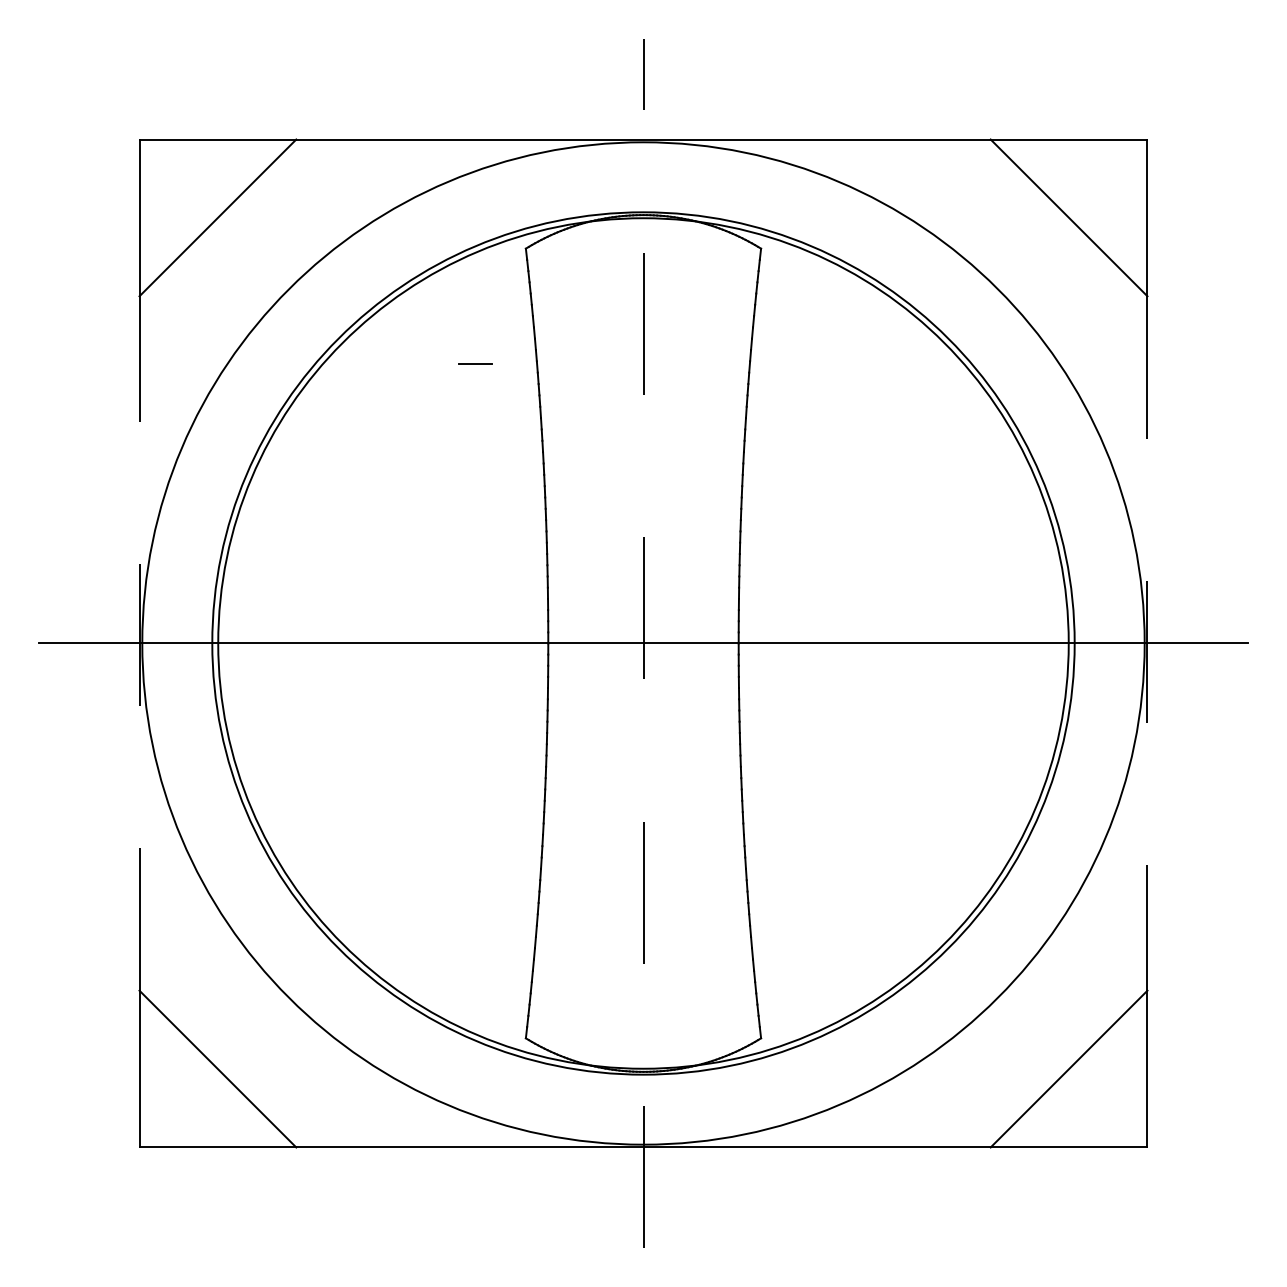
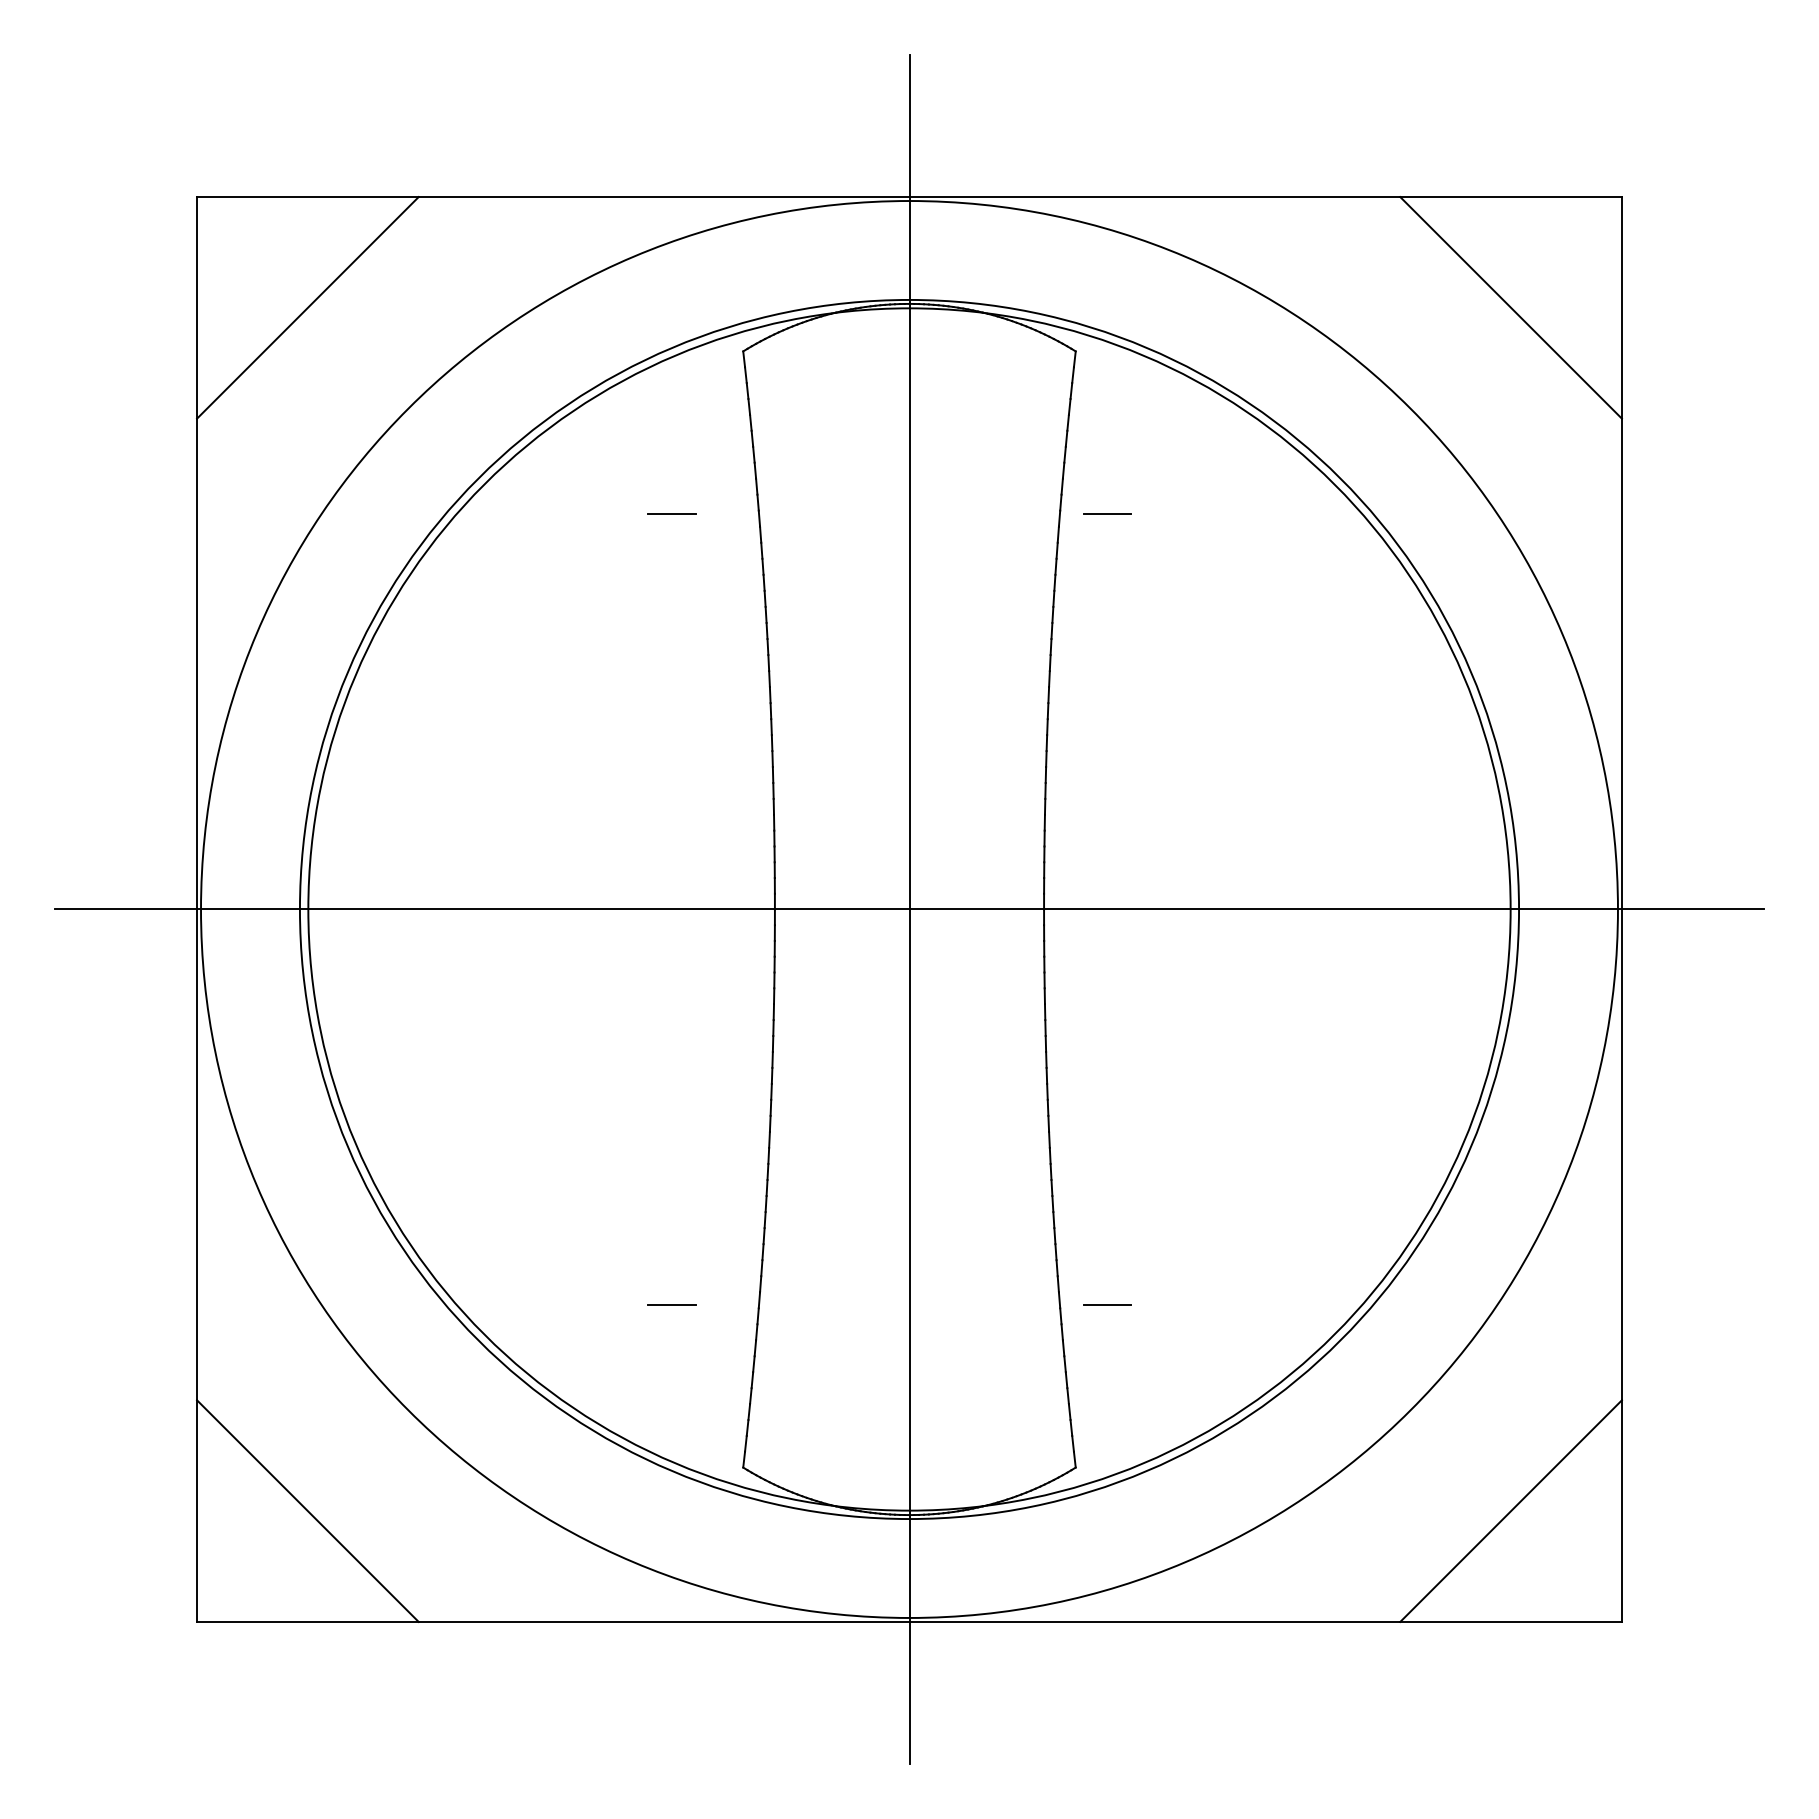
line: (783, 363) -> (1107, 513), added
line: (139, 643) -> (197, 909), dashed -> solid
line: (643, 643) -> (909, 909), dashed -> solid
line: (1147, 643) -> (1621, 909), dashed -> solid
line: (475, 923) -> (671, 1305), added
line: (783, 923) -> (1107, 1305), added

